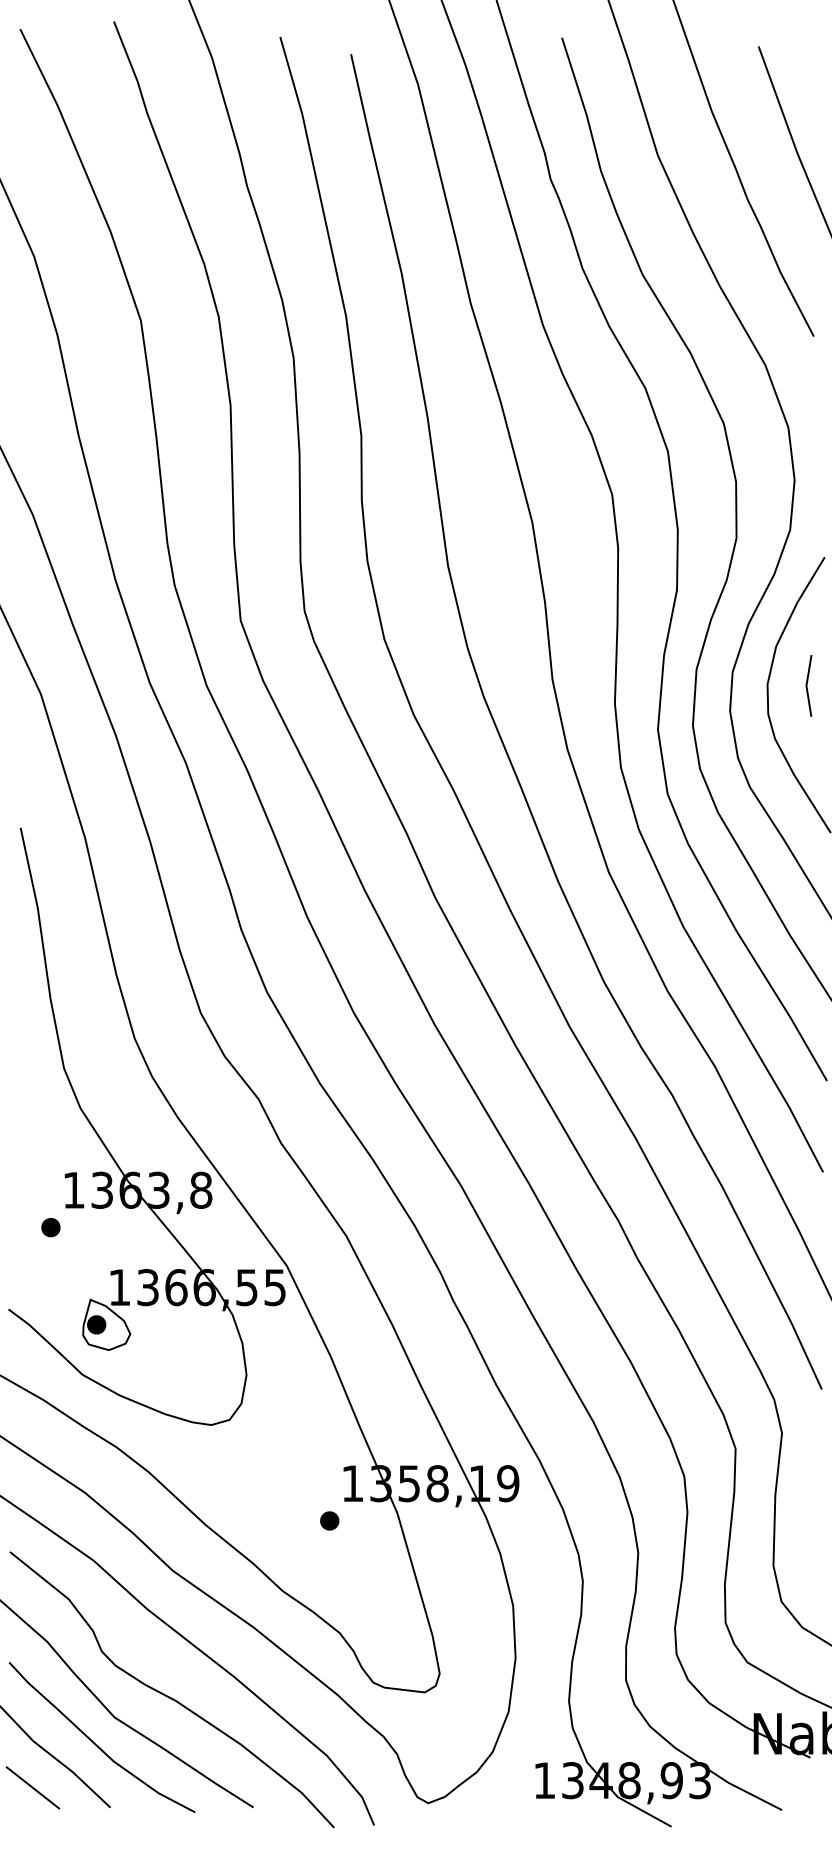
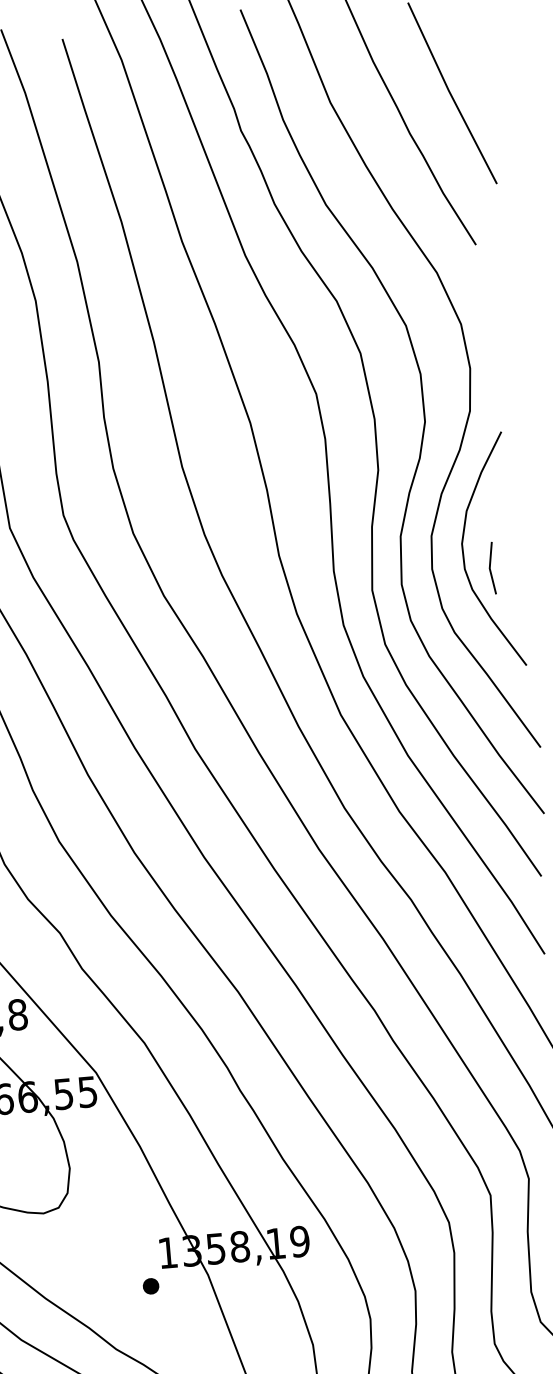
line: (807, 685) -> (490, 568), moved

